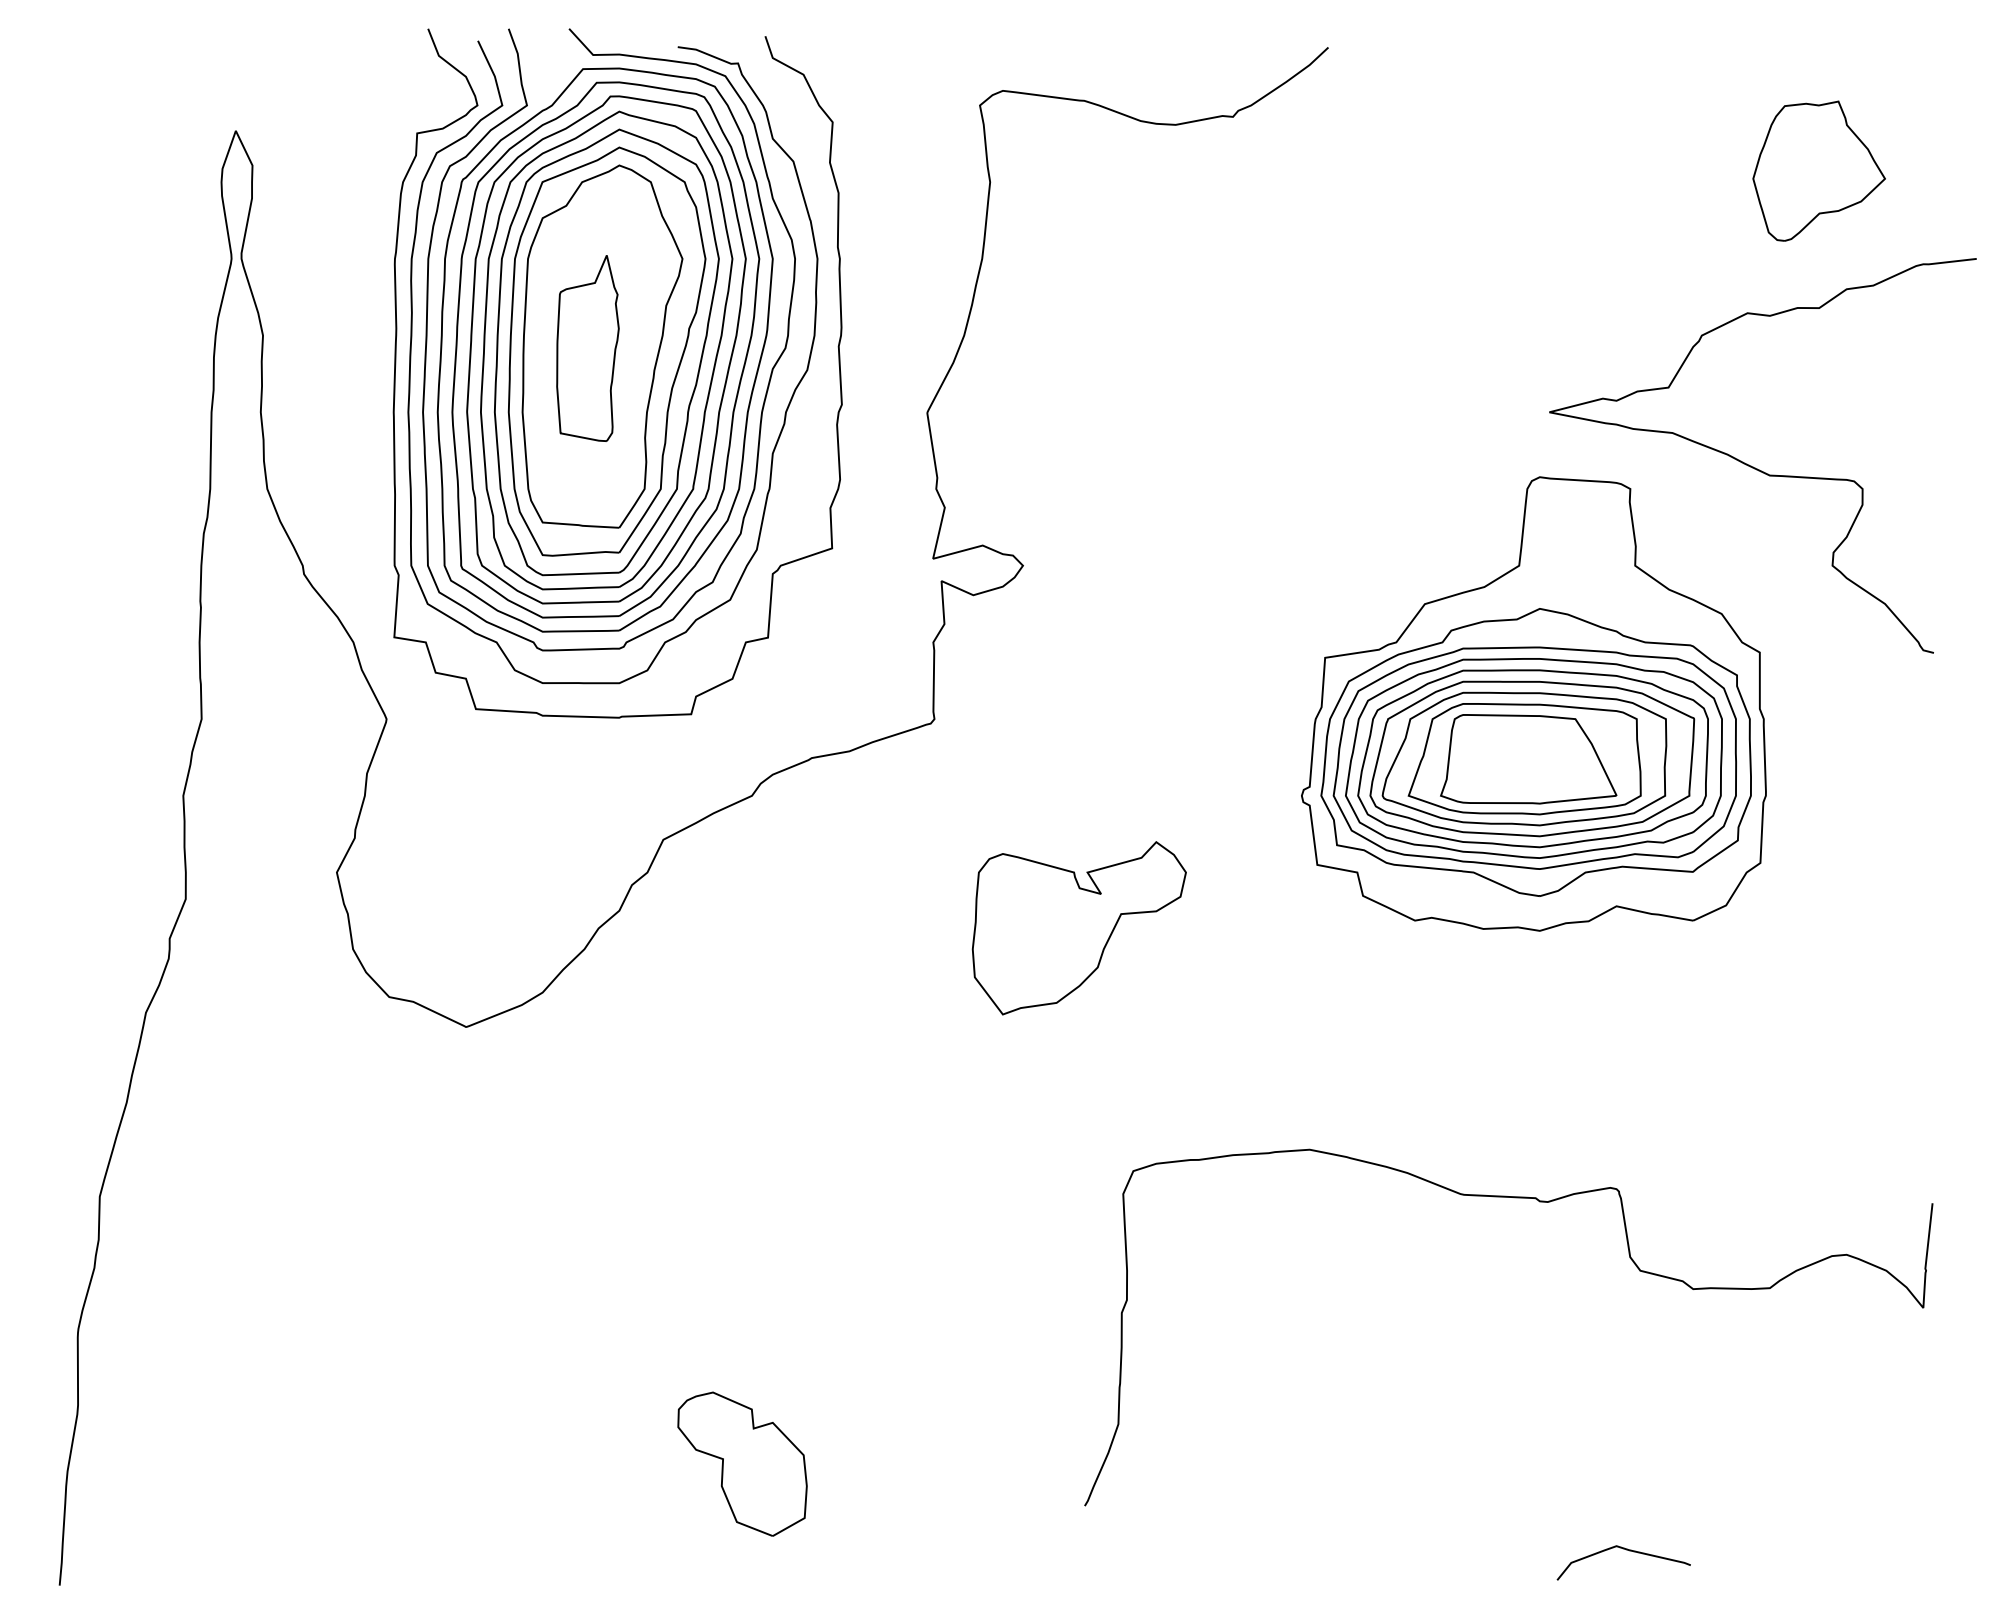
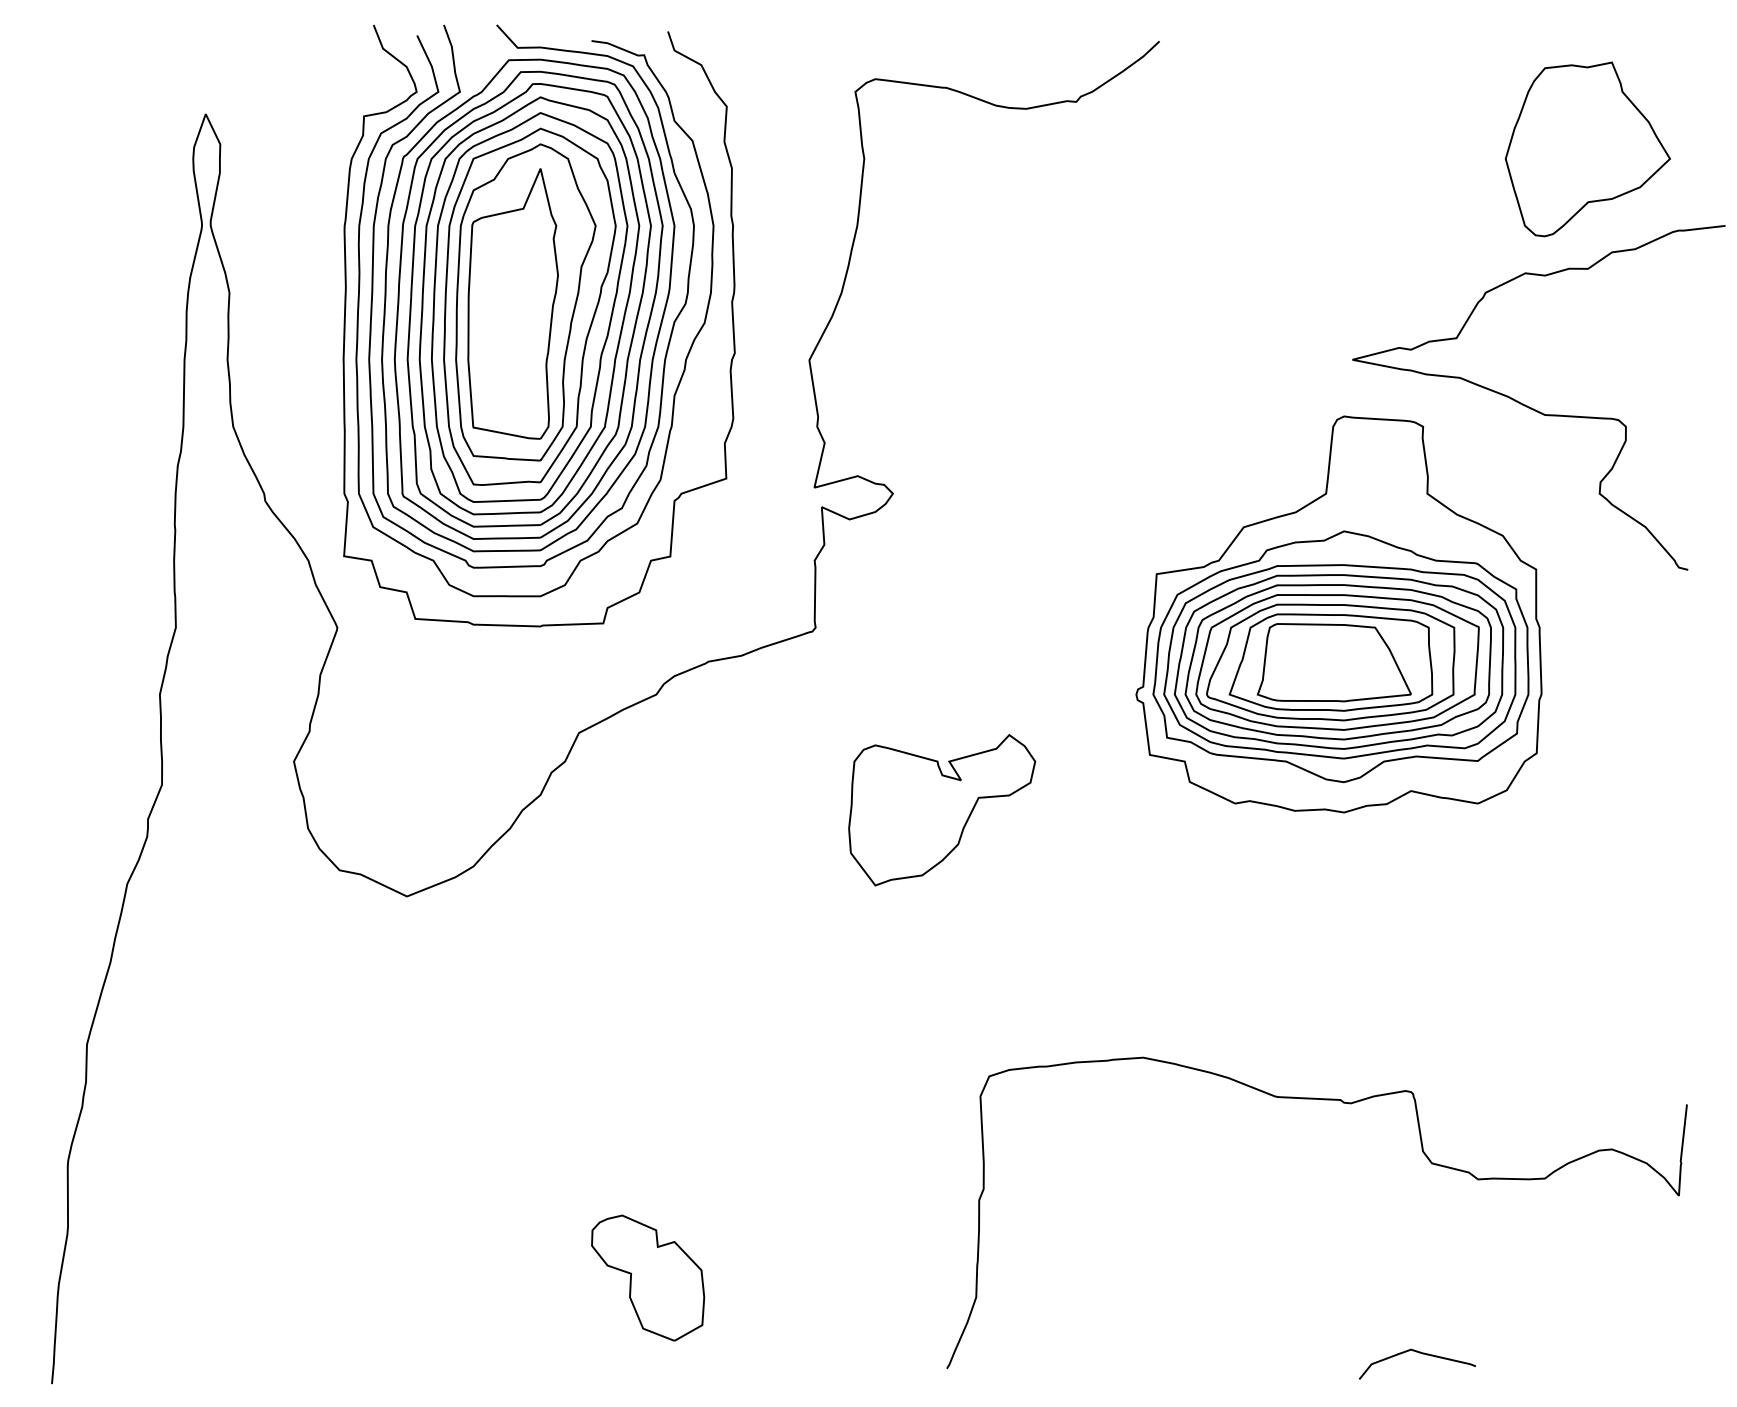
part: (1819, 170) -> (1588, 148), size x1.43
part: (587, 348) -> (512, 304), size x1.67
curve: (1539, 1202) -> (1343, 1103), moved

